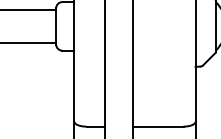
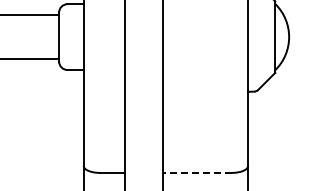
line: (157, 126) -> (196, 172), solid -> dashed

